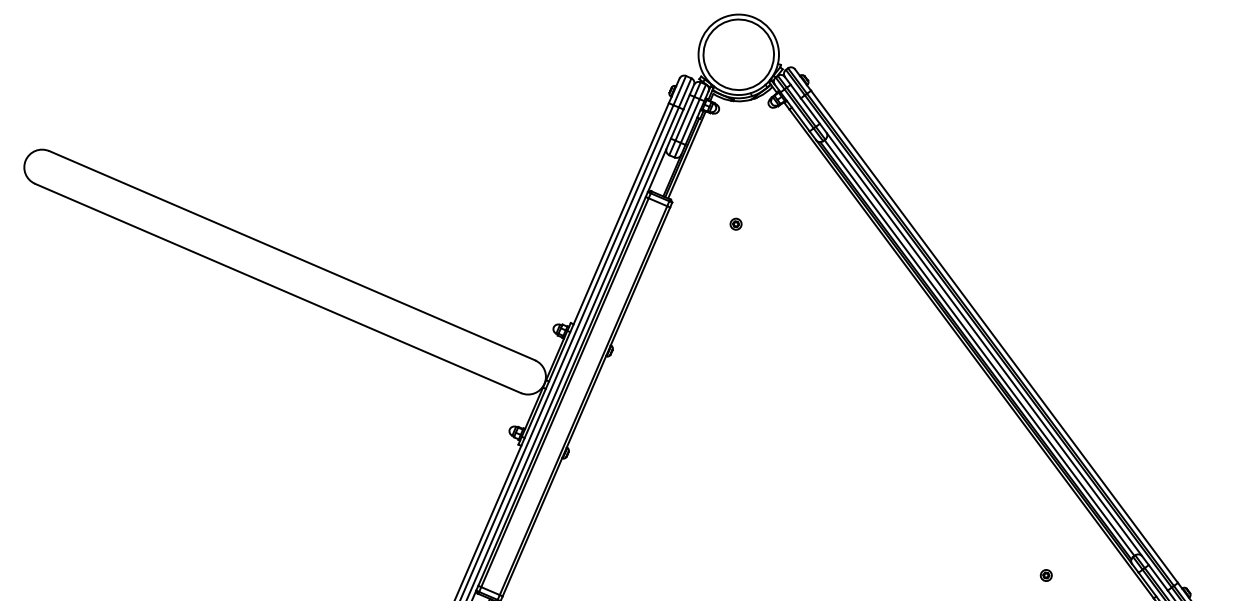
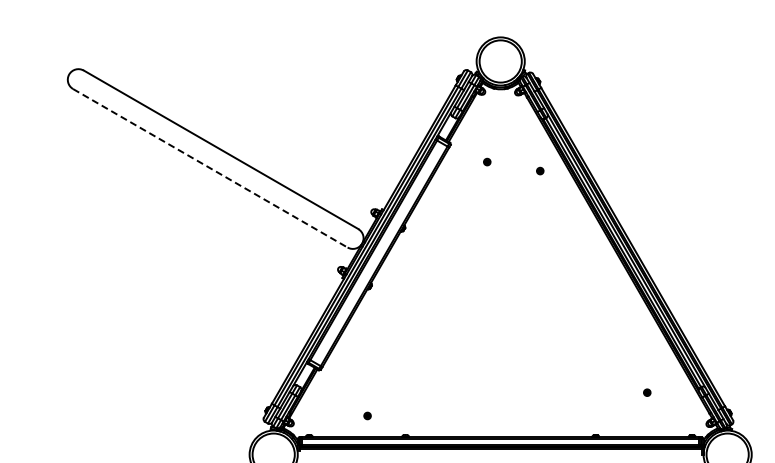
part: (825, 227) -> (540, 170), added
line: (278, 288) -> (210, 168), solid -> dashed

